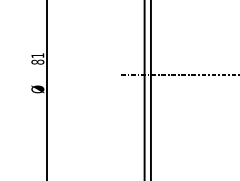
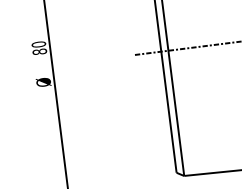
text: (37, 55) -> (38, 44), 81 -> 80

